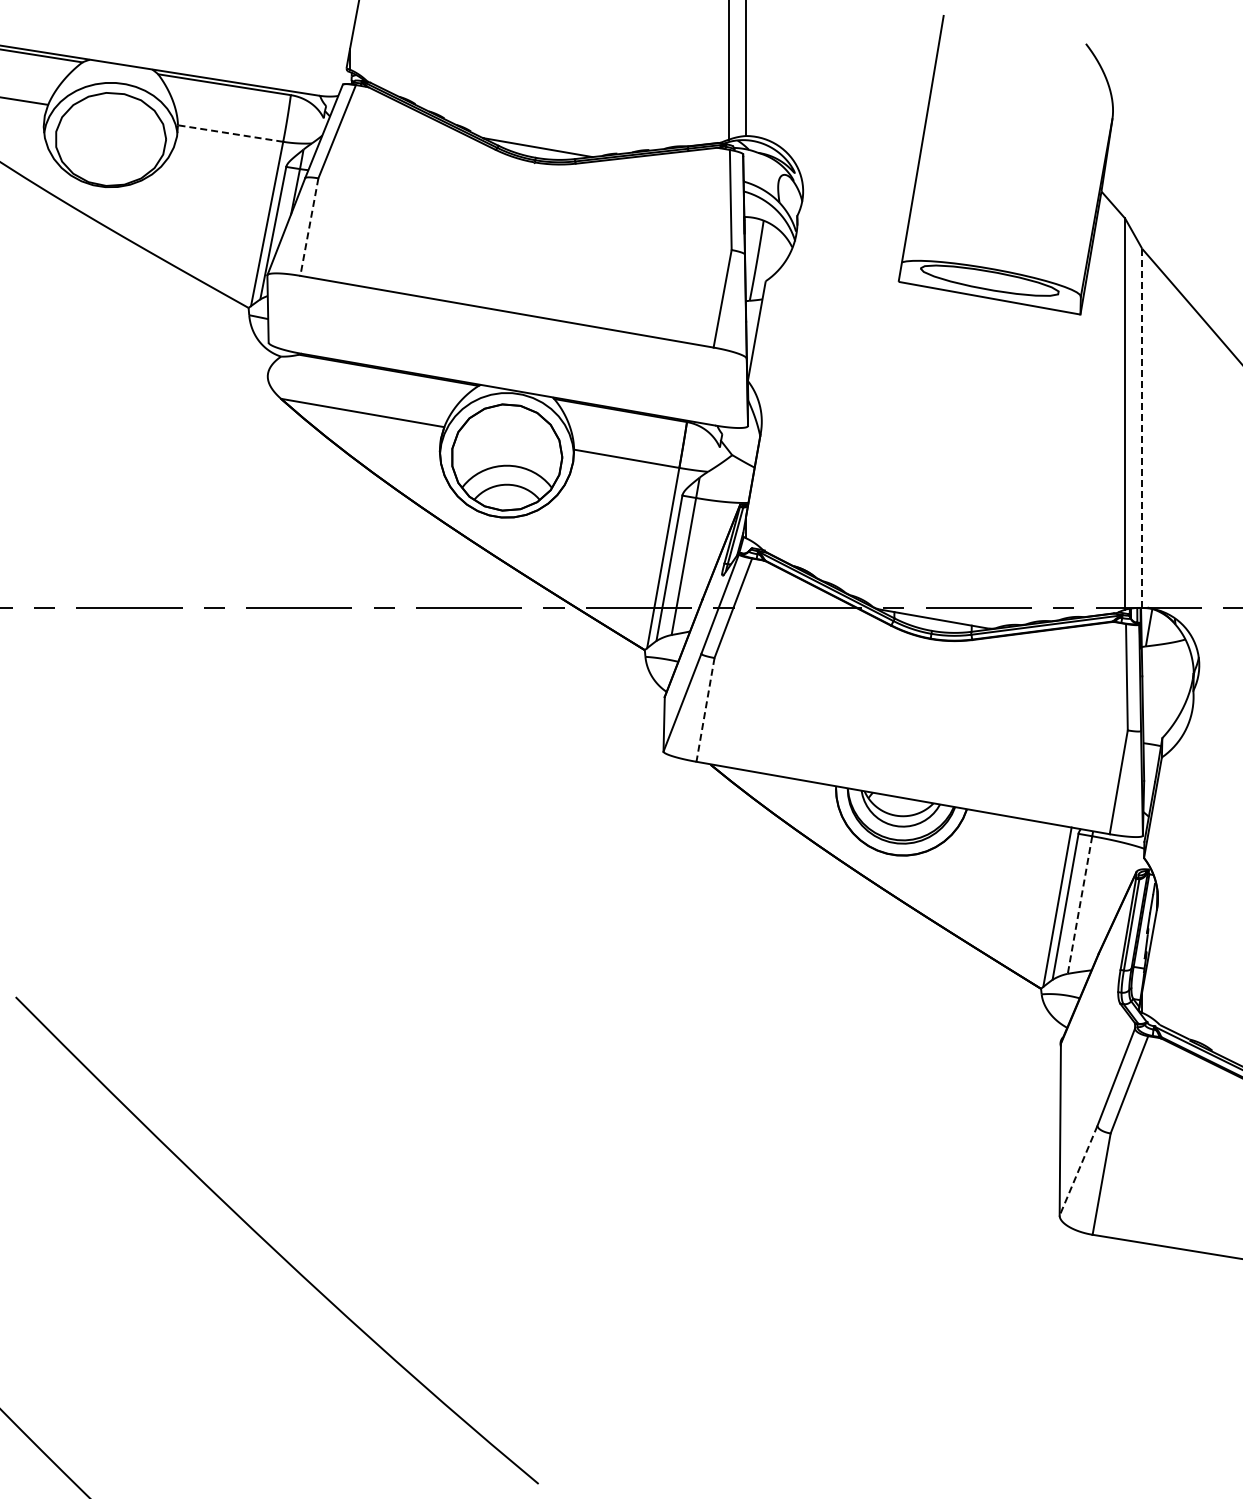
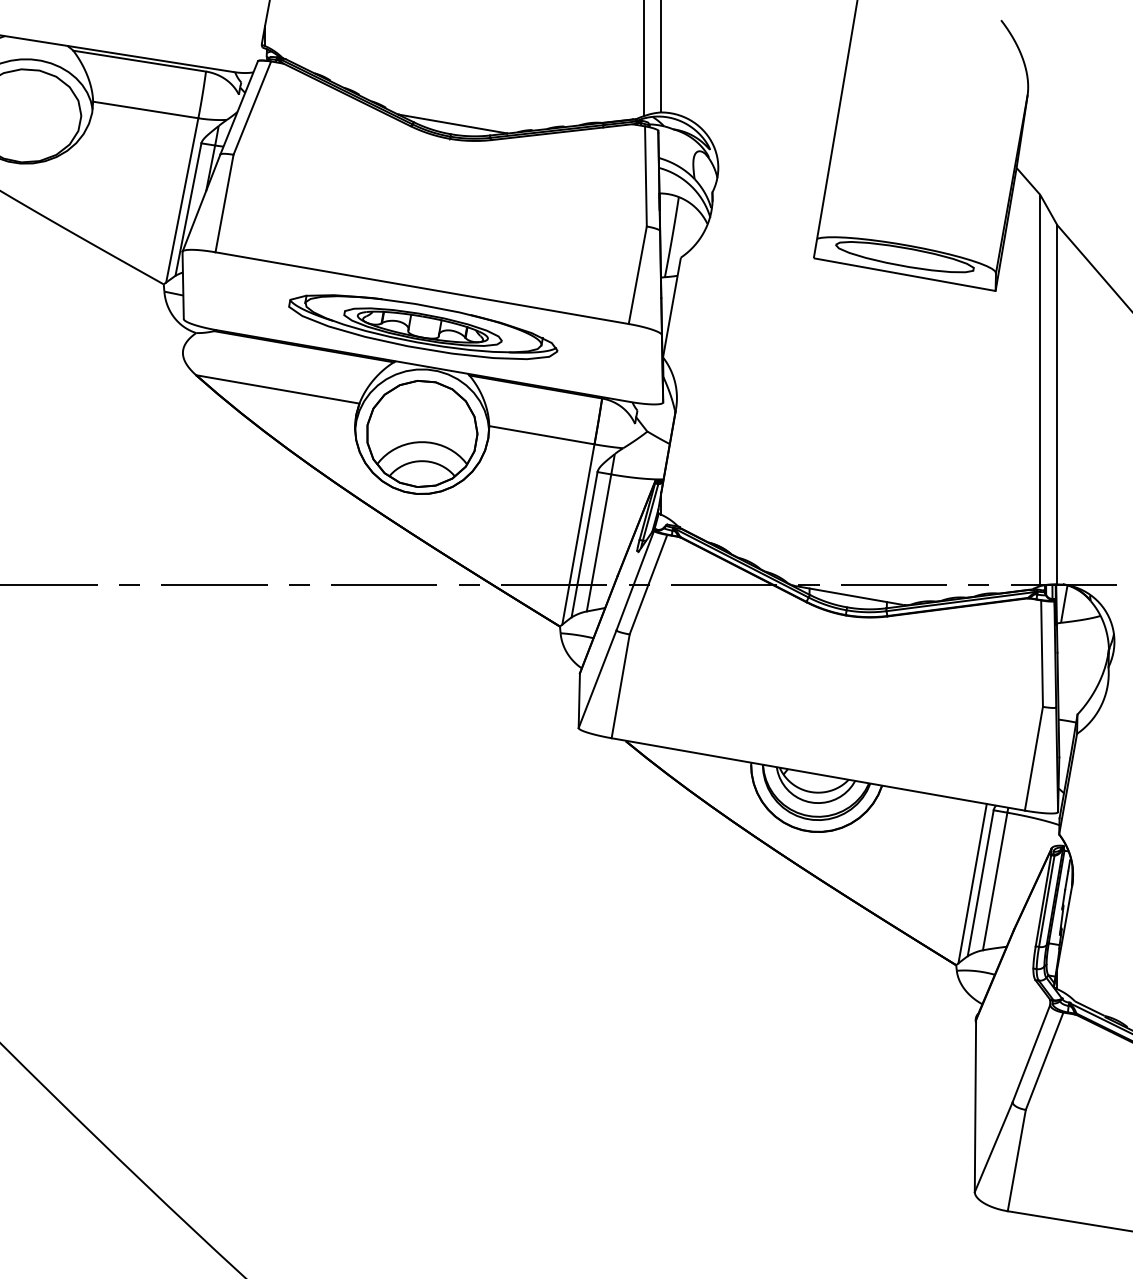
line: (230, 133) -> (145, 109), dashed -> solid
line: (309, 227) -> (224, 203), dashed -> solid
part: (508, 350) -> (423, 326), added
line: (1142, 428) -> (1057, 404), dashed -> solid
line: (705, 709) -> (620, 685), dashed -> solid
line: (1080, 905) -> (995, 881), dashed -> solid
line: (1078, 1170) -> (993, 1146), dashed -> solid

